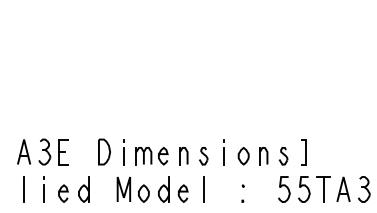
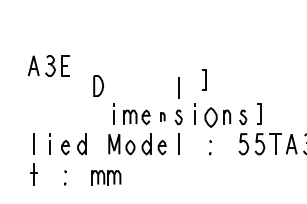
line: (236, 109) -> (205, 79), added
line: (203, 119) -> (178, 87), added
part: (42, 151) -> (48, 65), moved
part: (104, 151) -> (98, 85), moved
part: (183, 155) -> (162, 116), size x0.6
part: (243, 155) -> (210, 116), size x1.4

